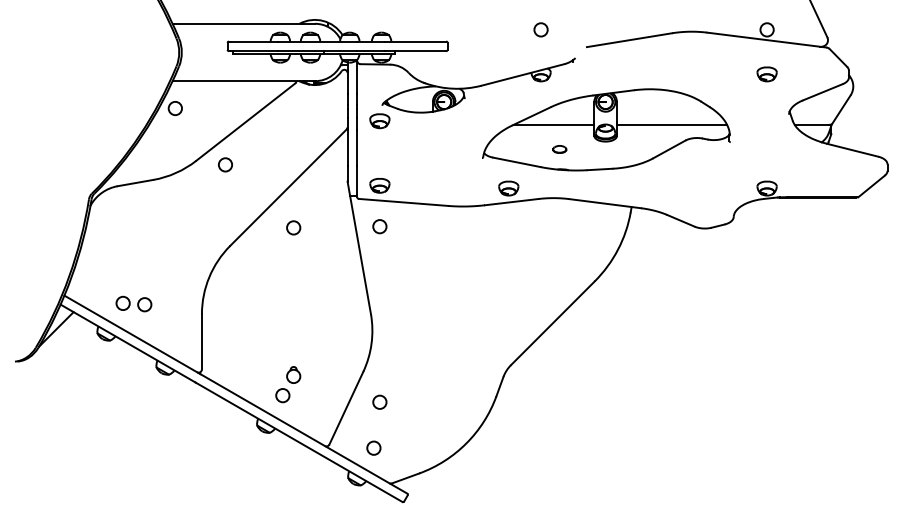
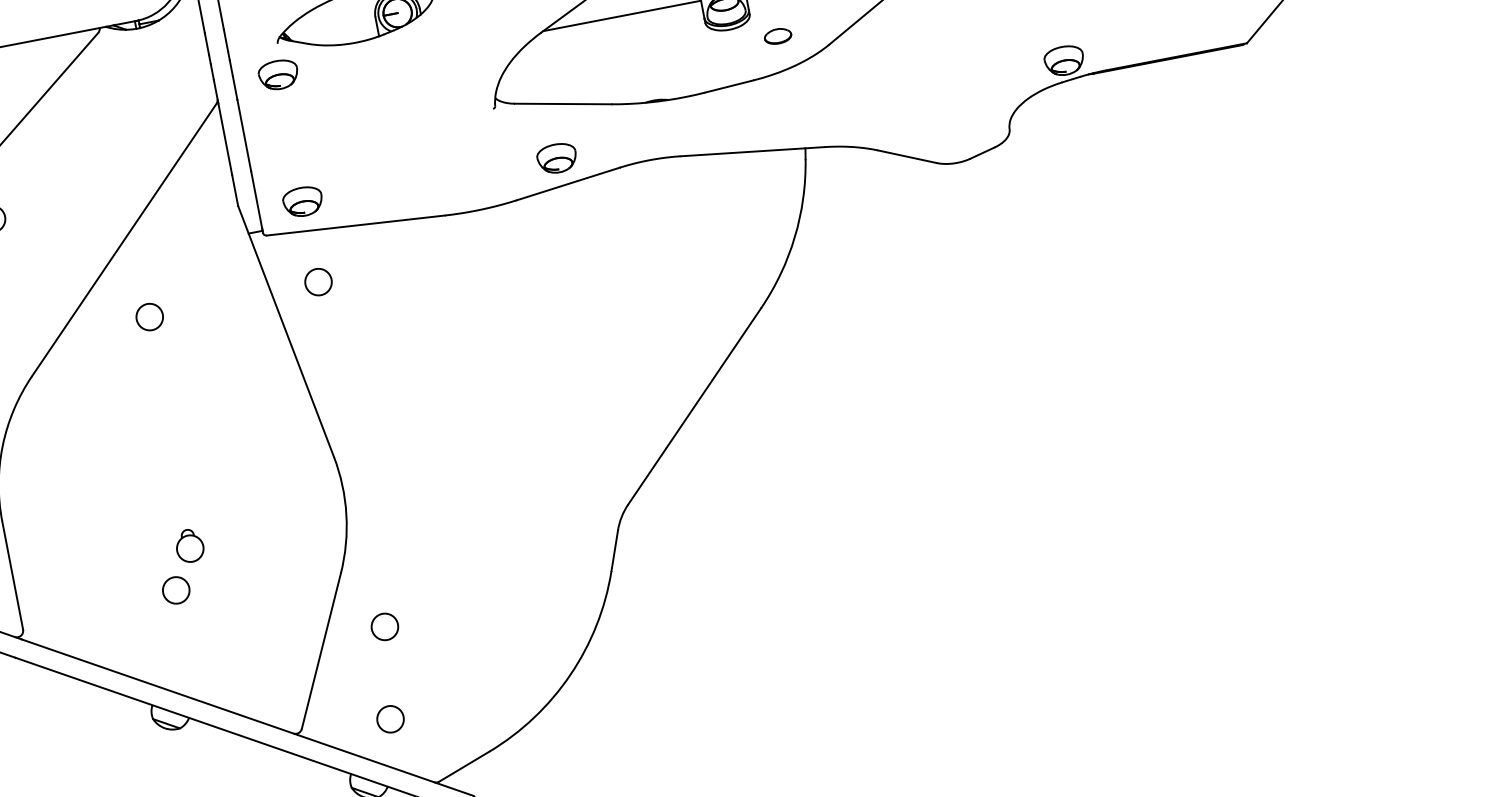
part: (559, 149) -> (777, 36), moved
part: (288, 384) -> (183, 566), moved

